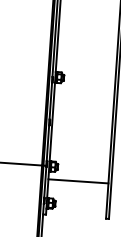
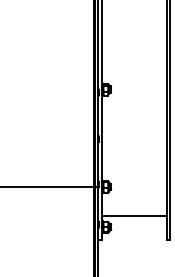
line: (78, 181) -> (134, 216), moved

